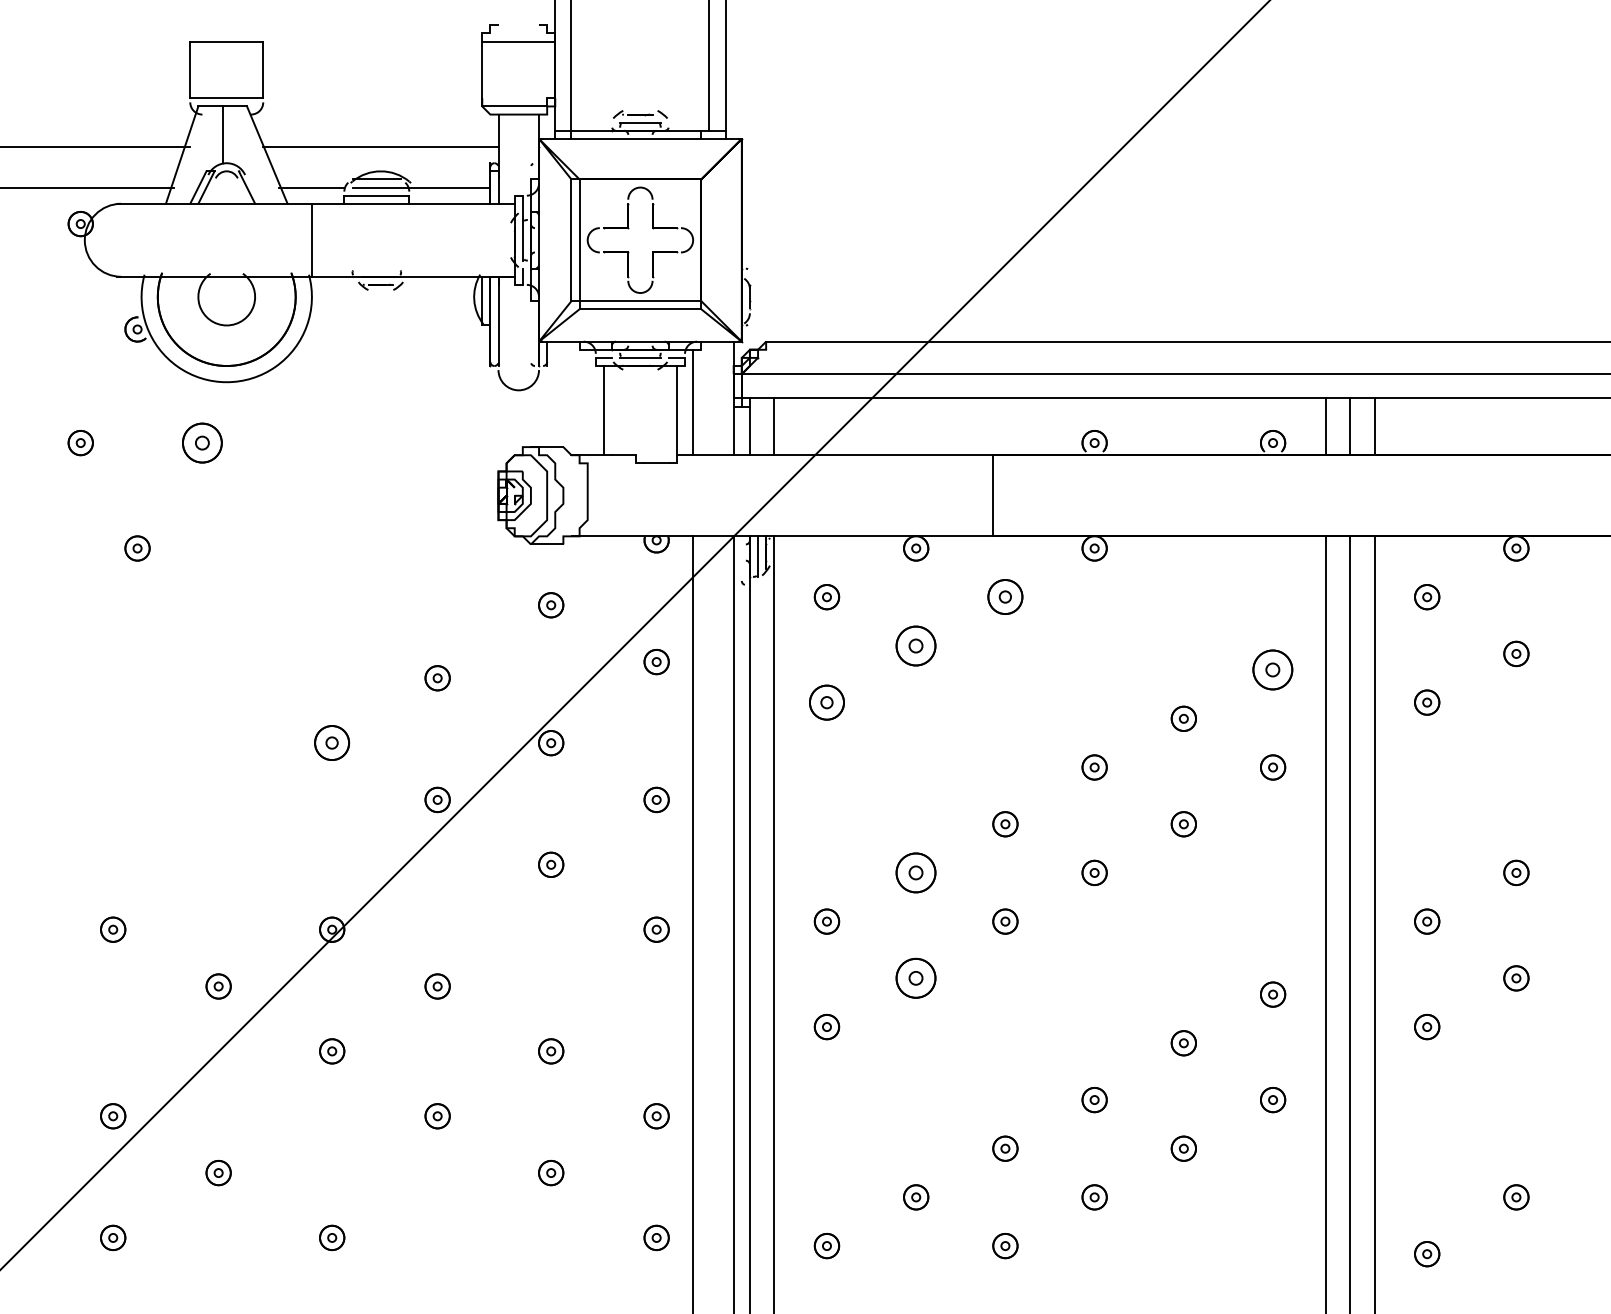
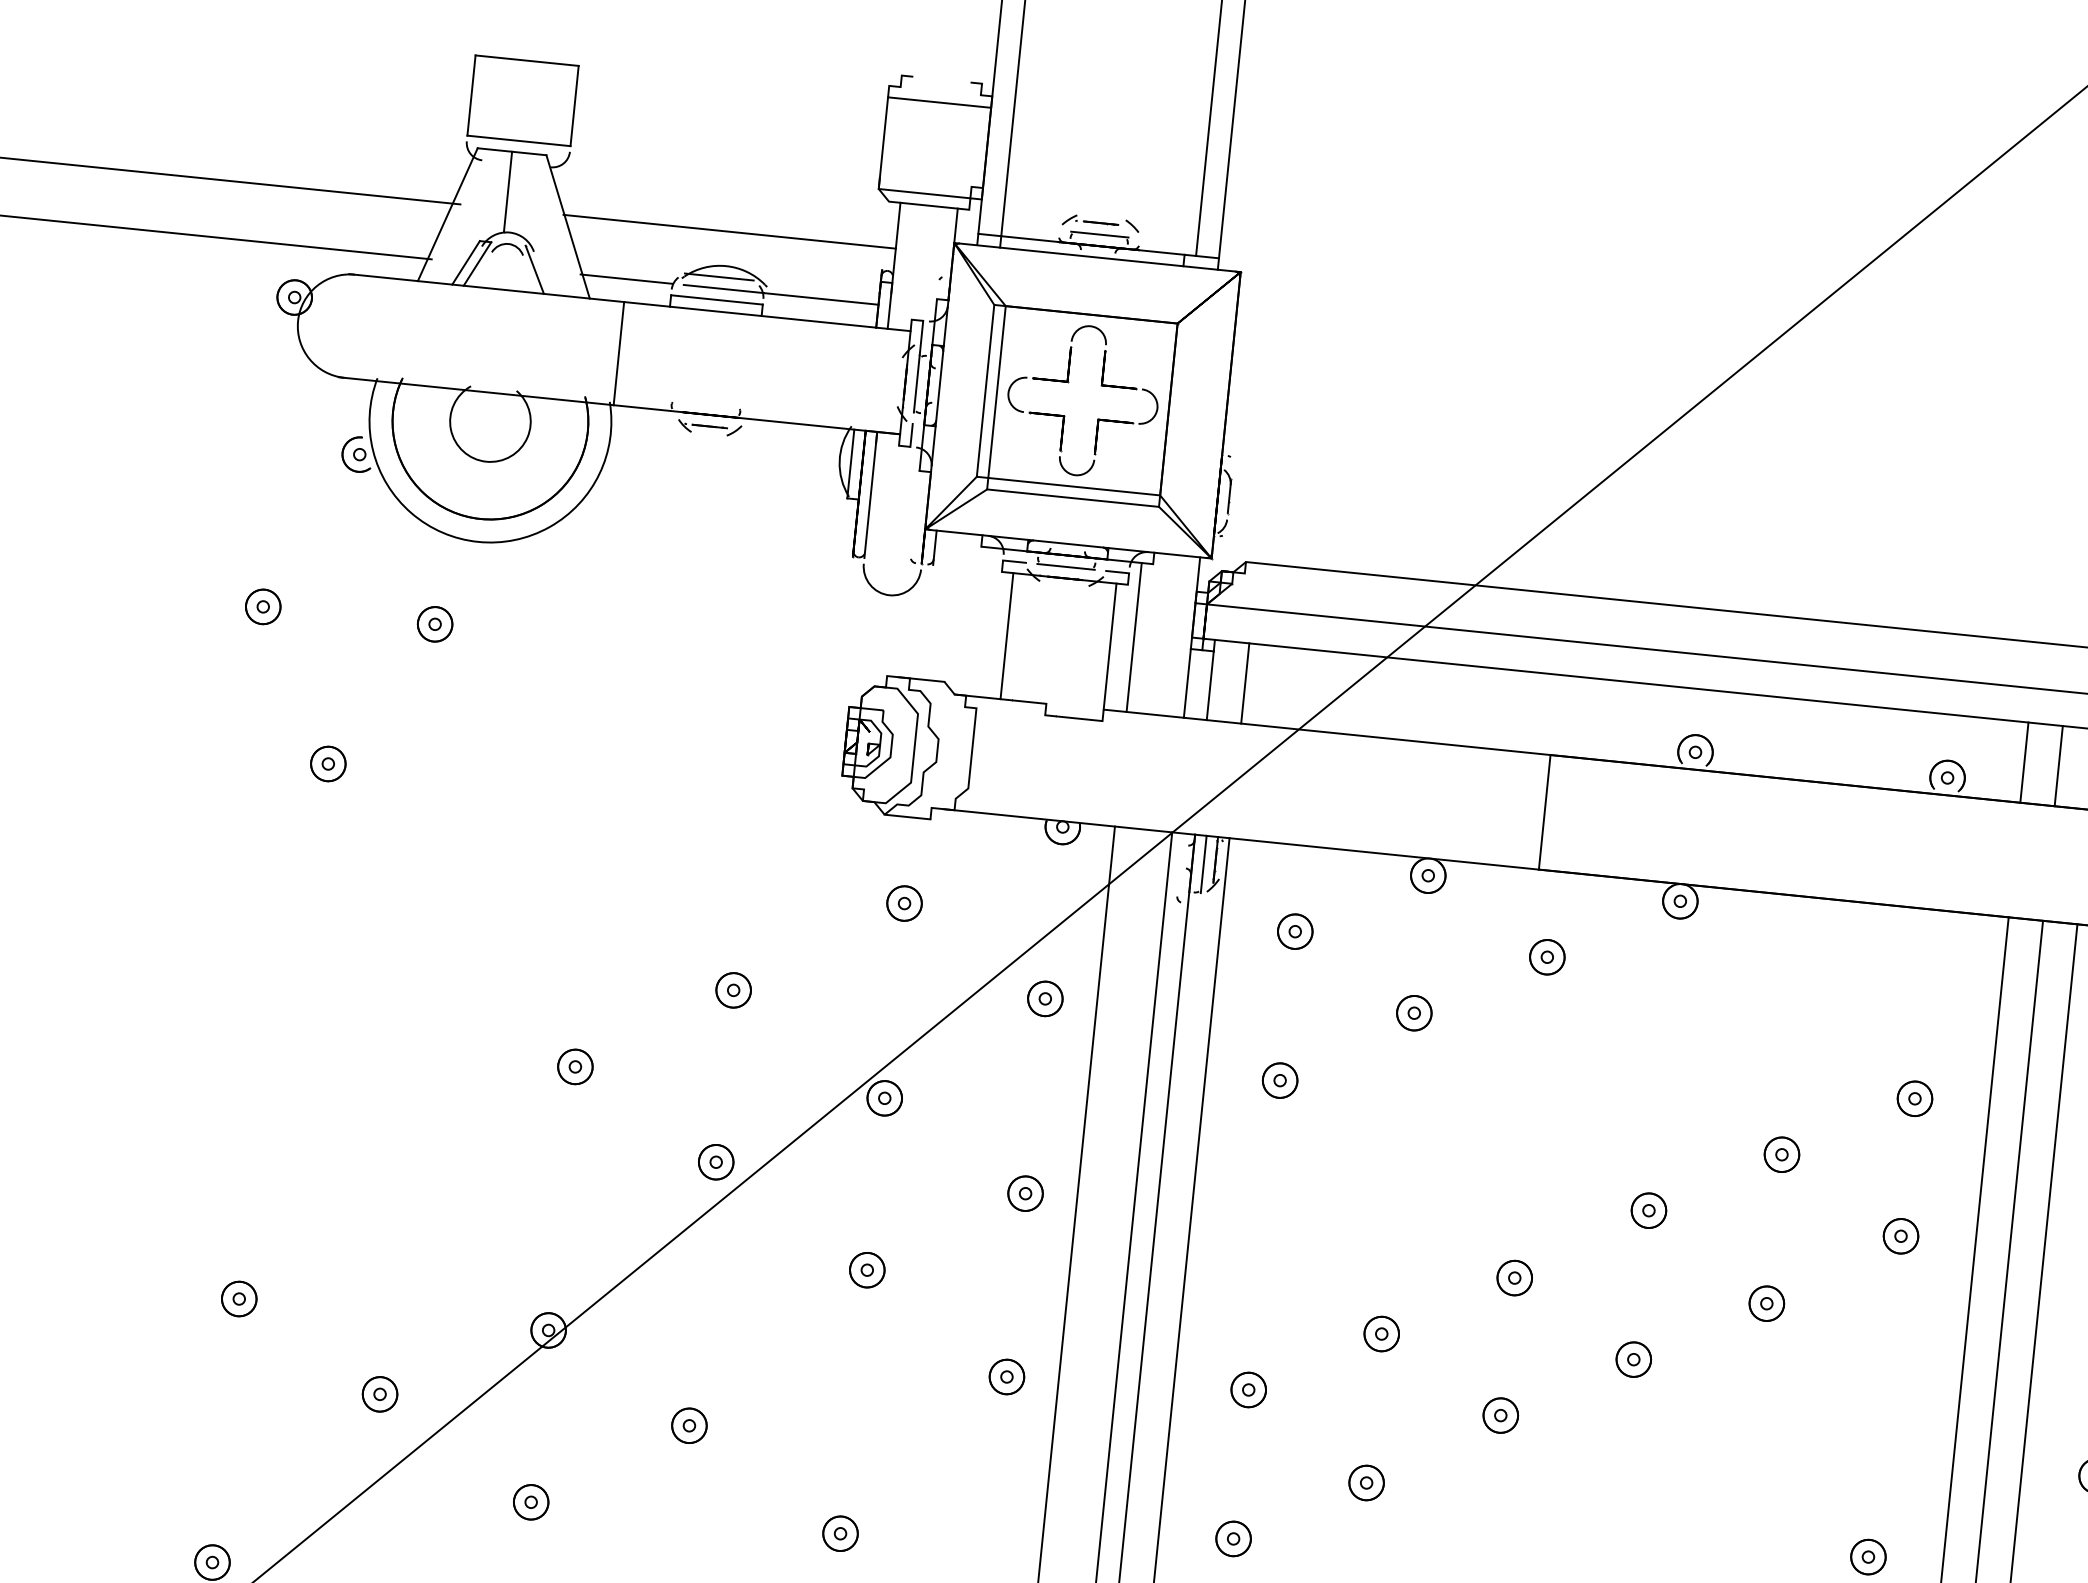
part: (202, 442) -> (435, 623), size x0.62
part: (1005, 597) -> (1547, 957), size x0.71
part: (916, 645) -> (1414, 1012), size x0.62
part: (1273, 670) -> (1915, 1099), size x0.62
part: (826, 702) -> (1279, 1080), size x0.71
part: (332, 743) -> (575, 1067), size x0.71
part: (916, 872) -> (1382, 1333), size x0.62
part: (916, 978) -> (1367, 1483), size x0.62

